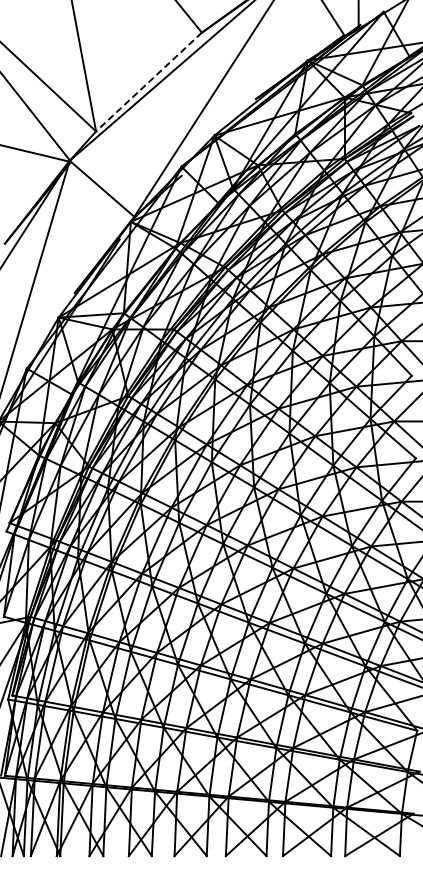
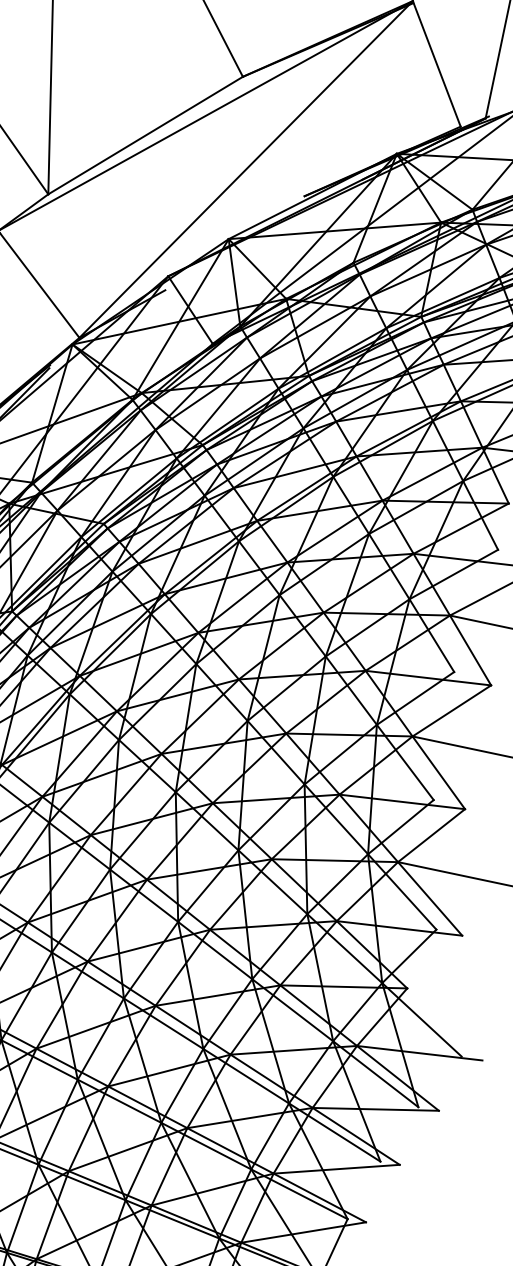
line: (148, 82) -> (144, 136), dashed -> solid

